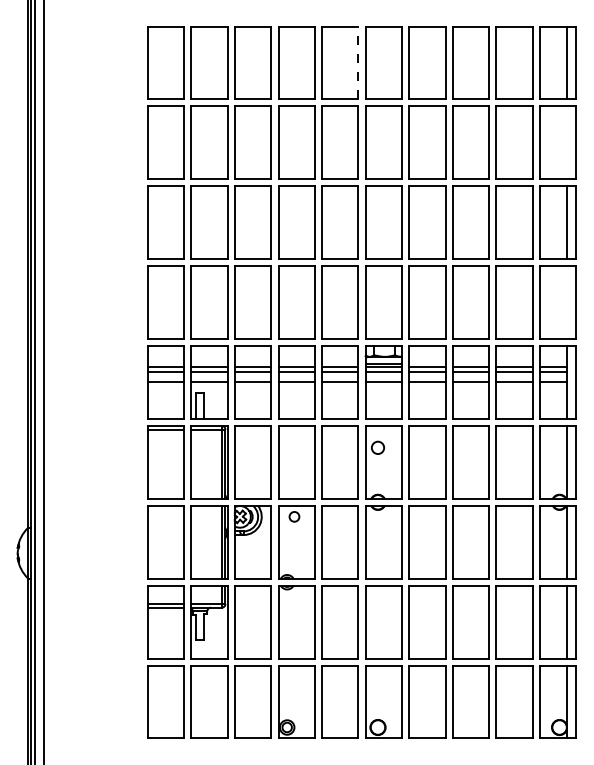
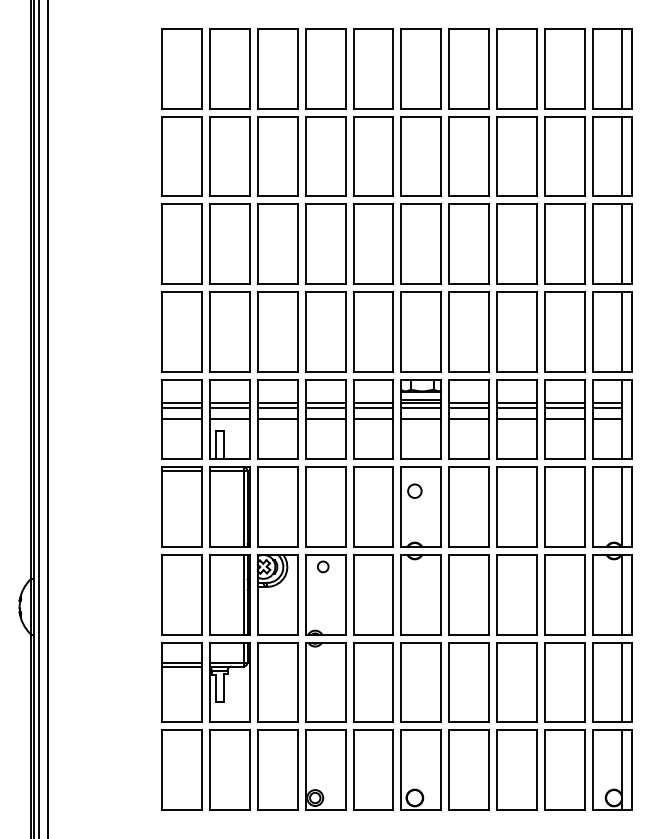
line: (358, 62) -> (393, 68), dashed -> solid
line: (566, 142) -> (621, 156), added
line: (566, 302) -> (621, 331), added

